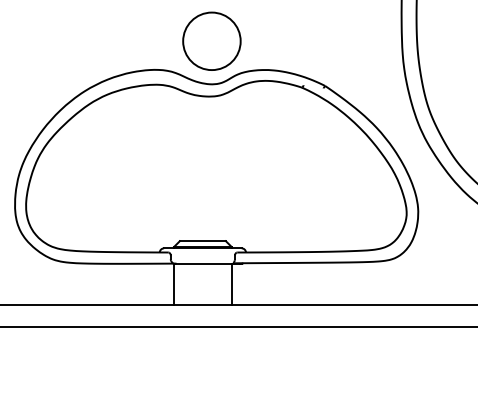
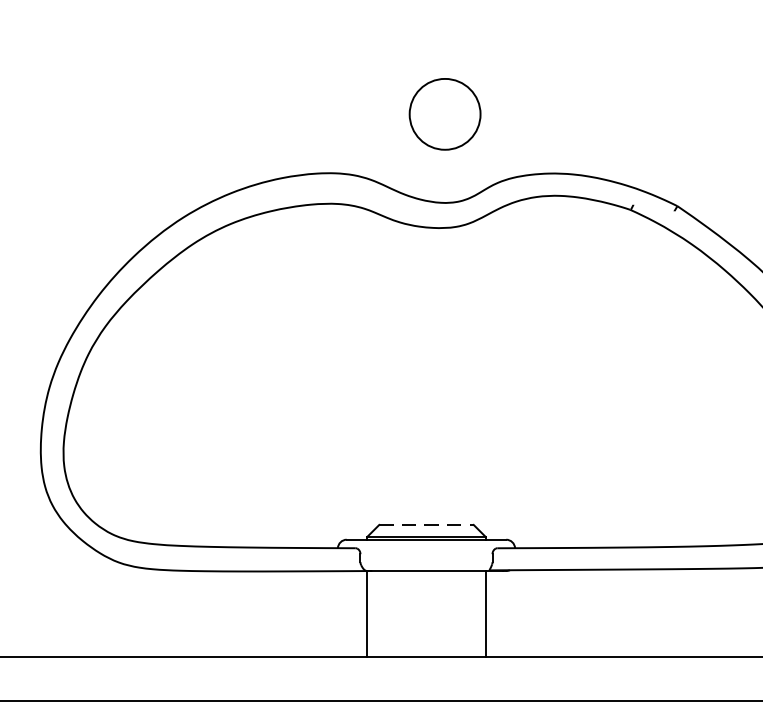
circle: (211, 40) -> (444, 112), size x0.6
line: (203, 241) -> (427, 525), solid -> dashed

